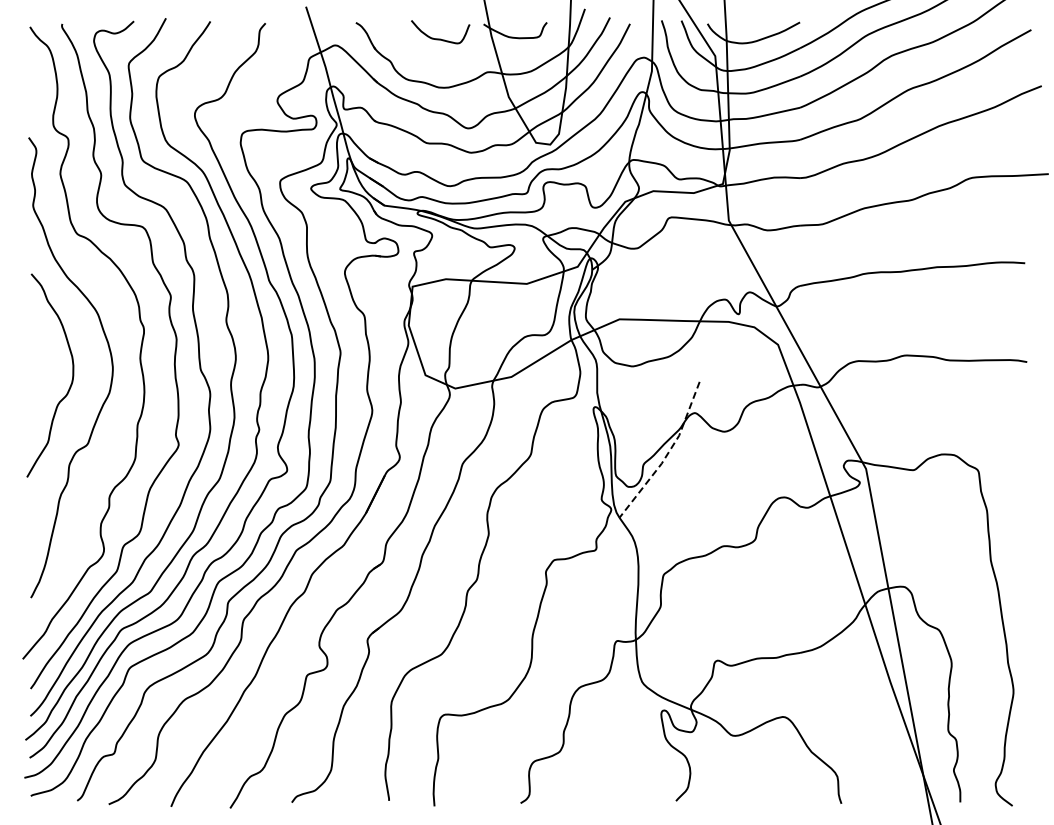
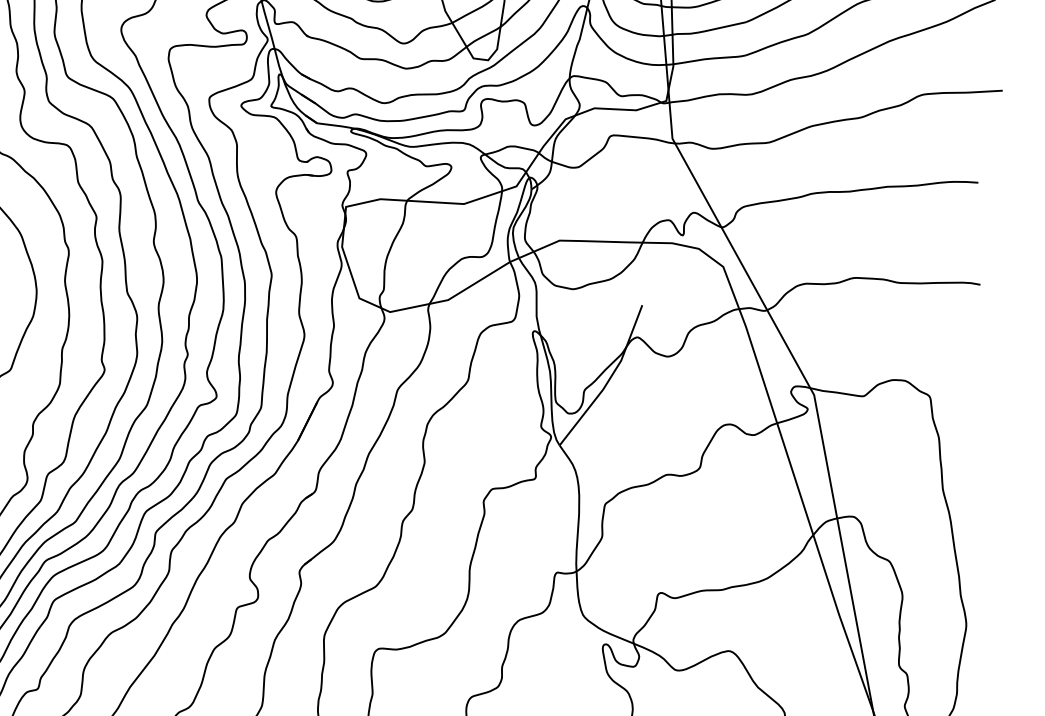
line: (667, 454) -> (609, 380), dashed -> solid

